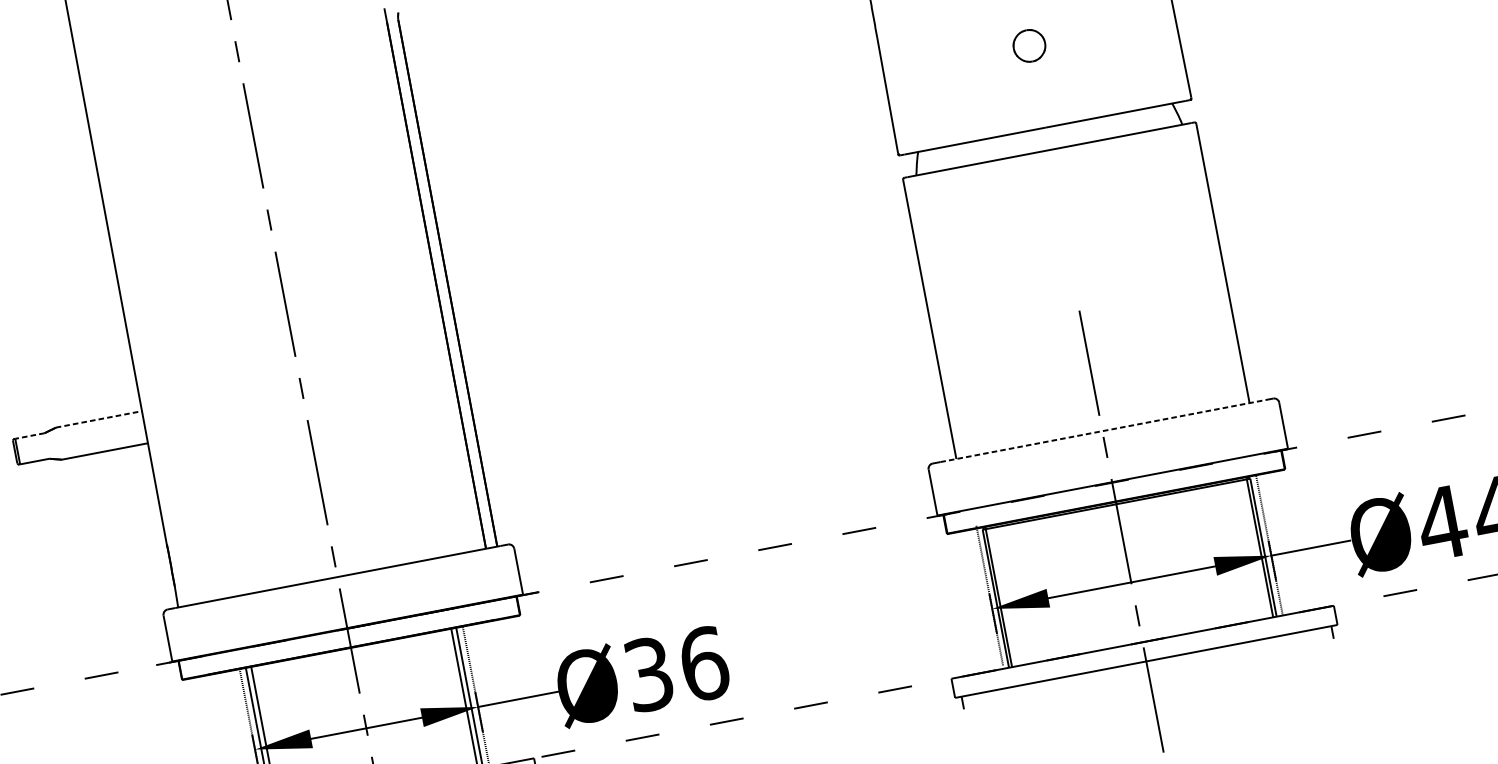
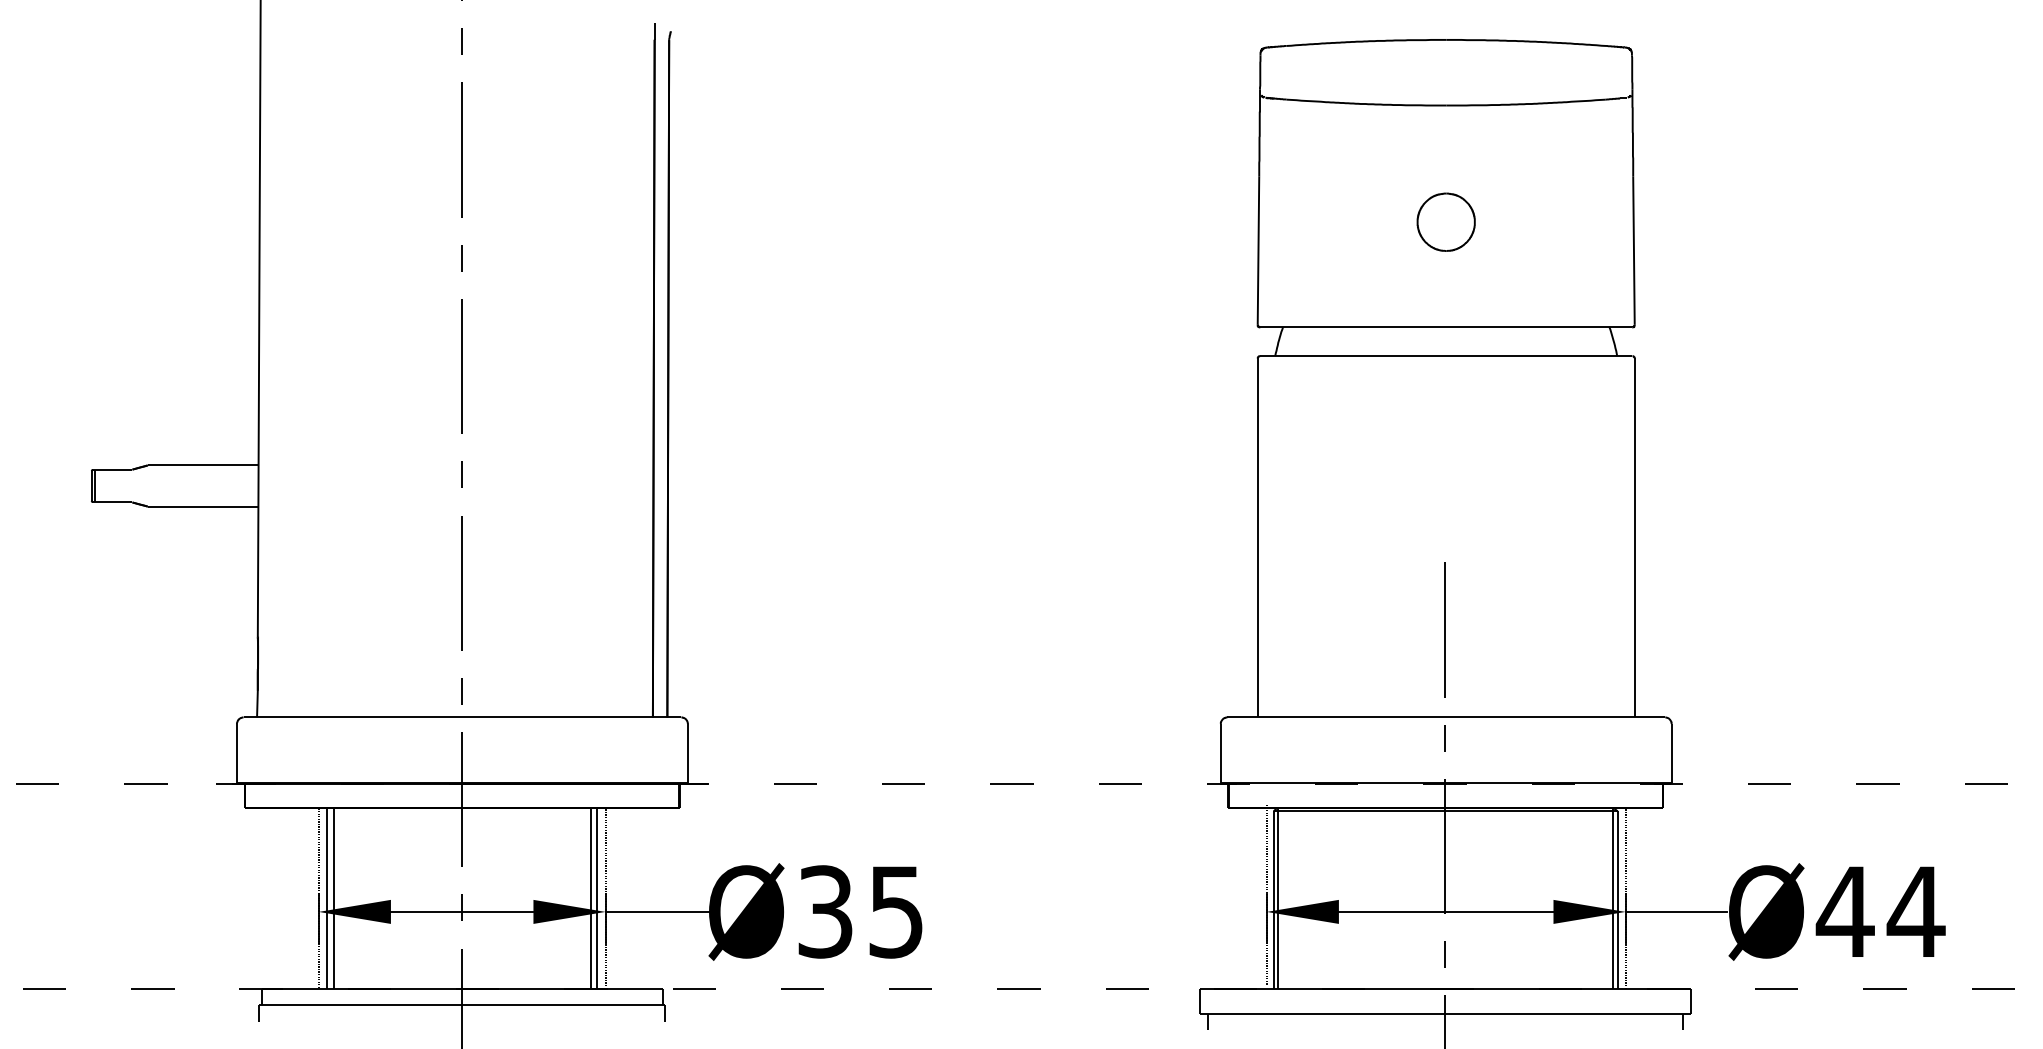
part: (1028, 45) -> (1445, 221), size x1.43
line: (99, 419) -> (203, 465), dashed -> solid
line: (1103, 431) -> (1446, 717), dashed -> solid
line: (29, 435) -> (113, 469), dashed -> solid
text: (704, 663) -> (896, 911), Ø36 -> Ø35

